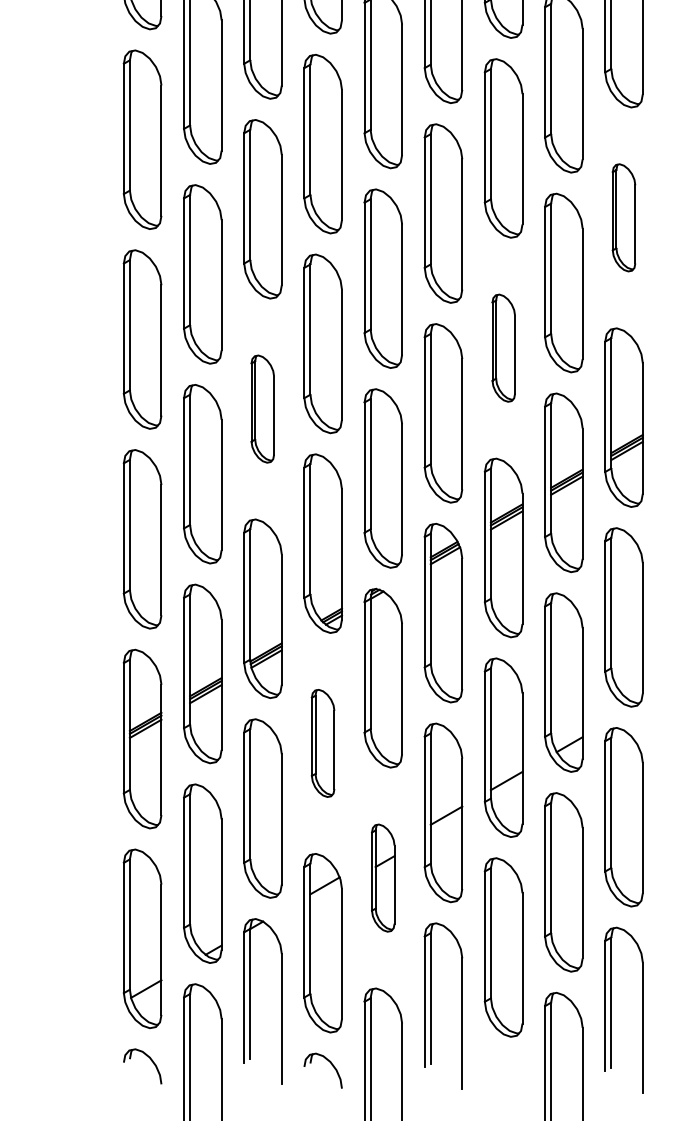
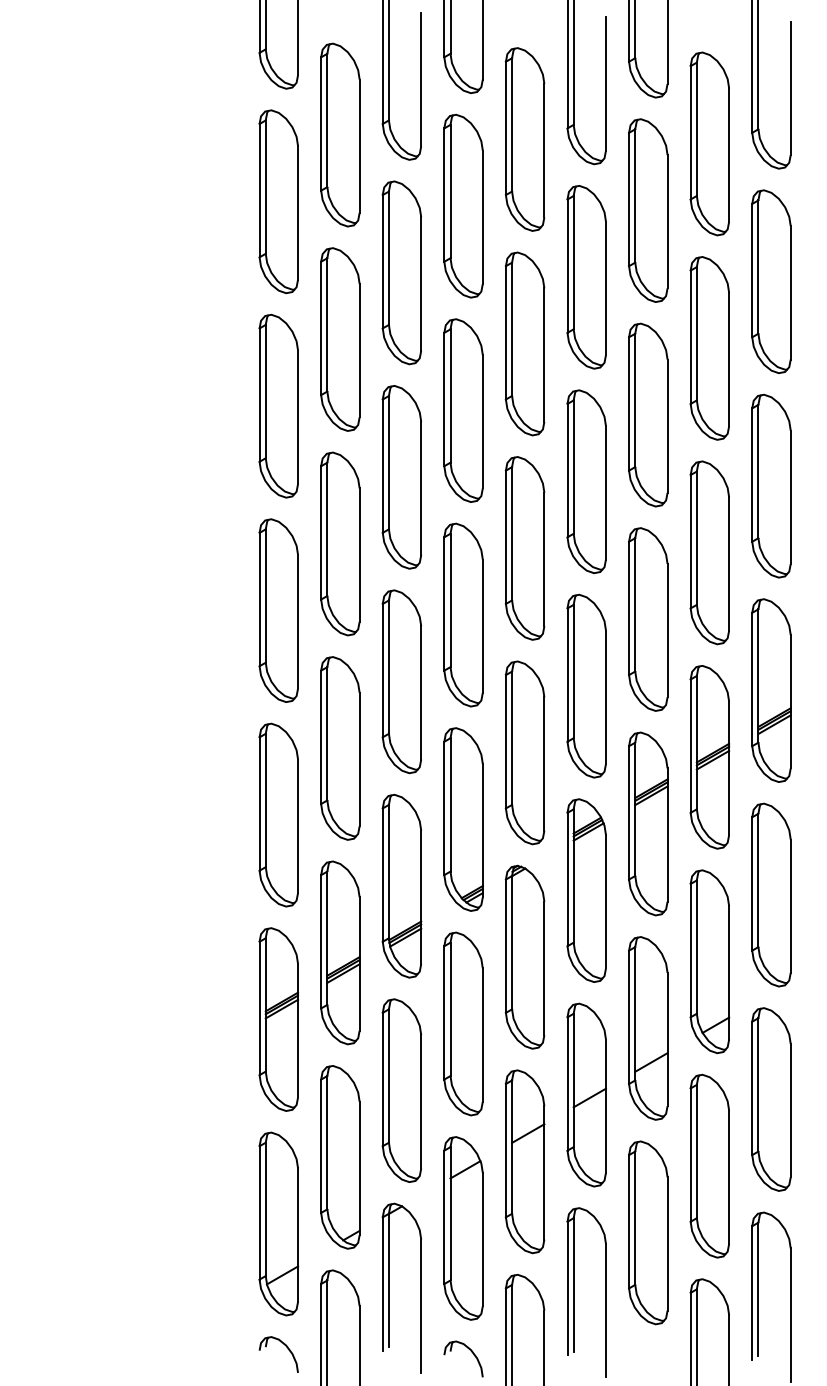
part: (624, 217) -> (771, 485), size x1.67
part: (503, 348) -> (648, 619), size x1.67
part: (262, 408) -> (401, 681), size x1.67
part: (323, 742) -> (463, 1023), size x1.67
part: (382, 877) -> (524, 1161), size x1.67

